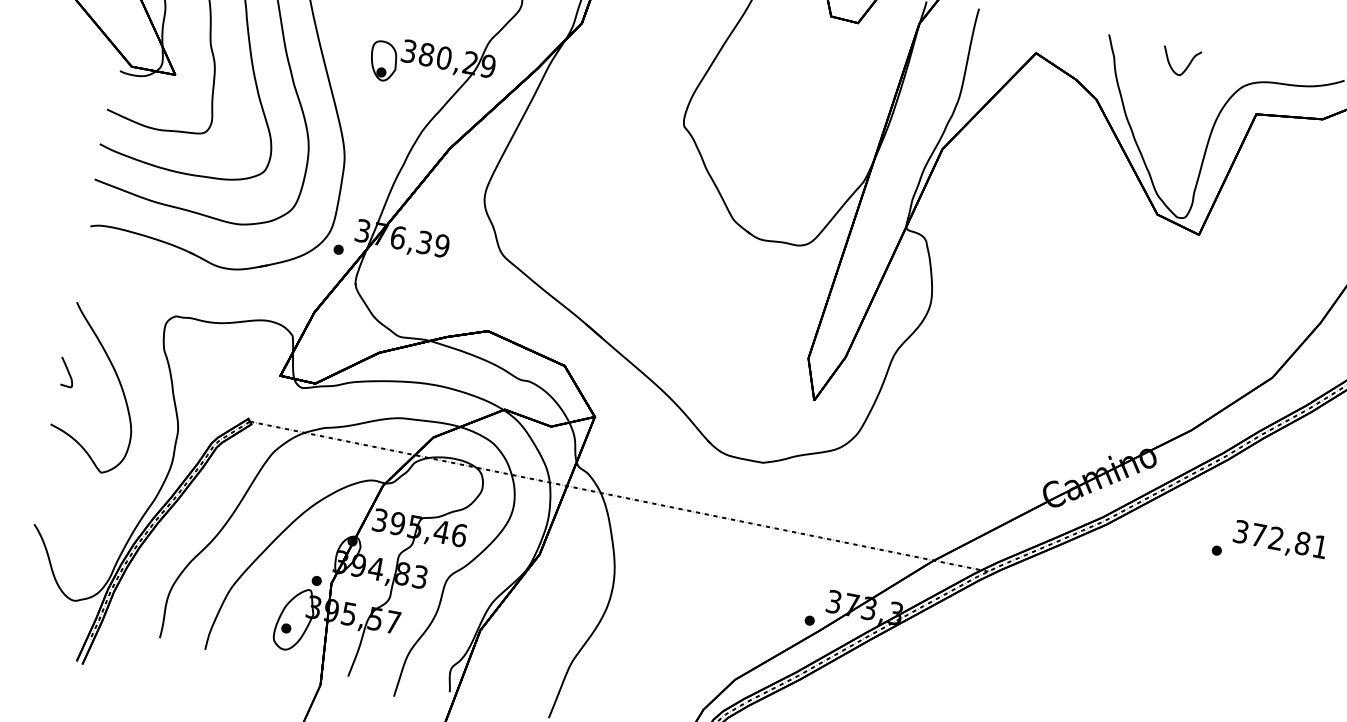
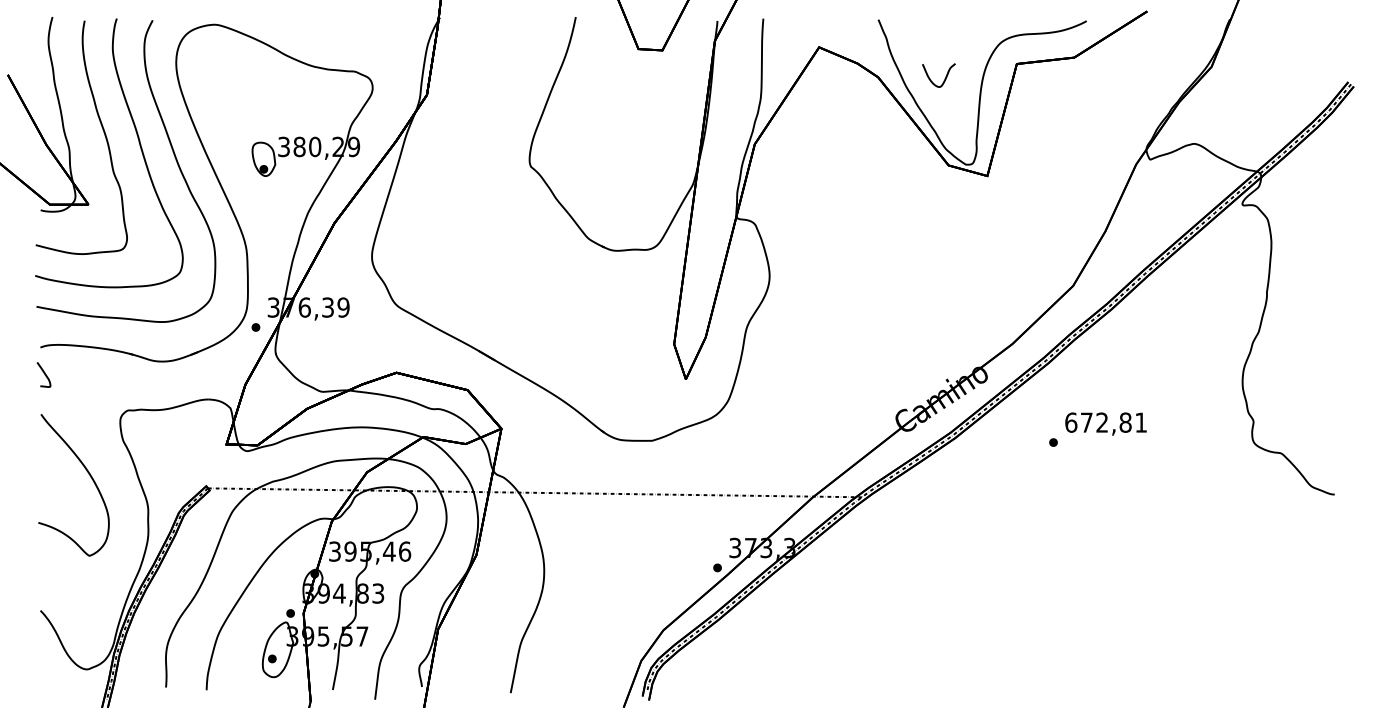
curve: (1186, 66) -> (944, 78), moved
curve: (66, 370) -> (43, 373), moved
text: (1241, 531) -> (1071, 422), 372,81 -> 672,81

